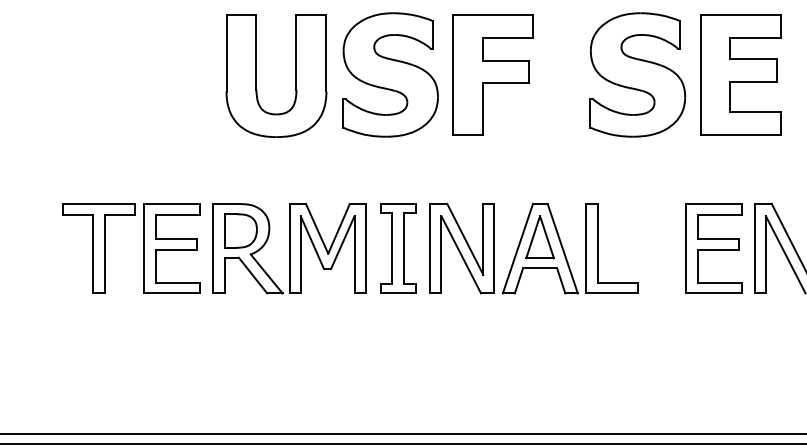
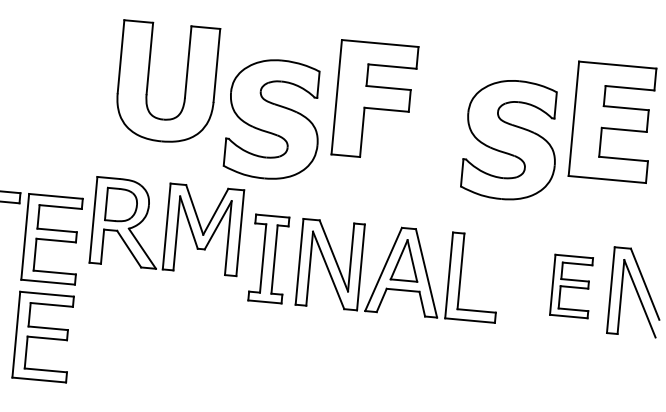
part: (390, 74) -> (273, 119), moved
part: (637, 74) -> (510, 139), moved
part: (289, 248) -> (166, 226), moved
part: (713, 248) -> (571, 286), size x0.7
part: (171, 350) -> (42, 336), added

